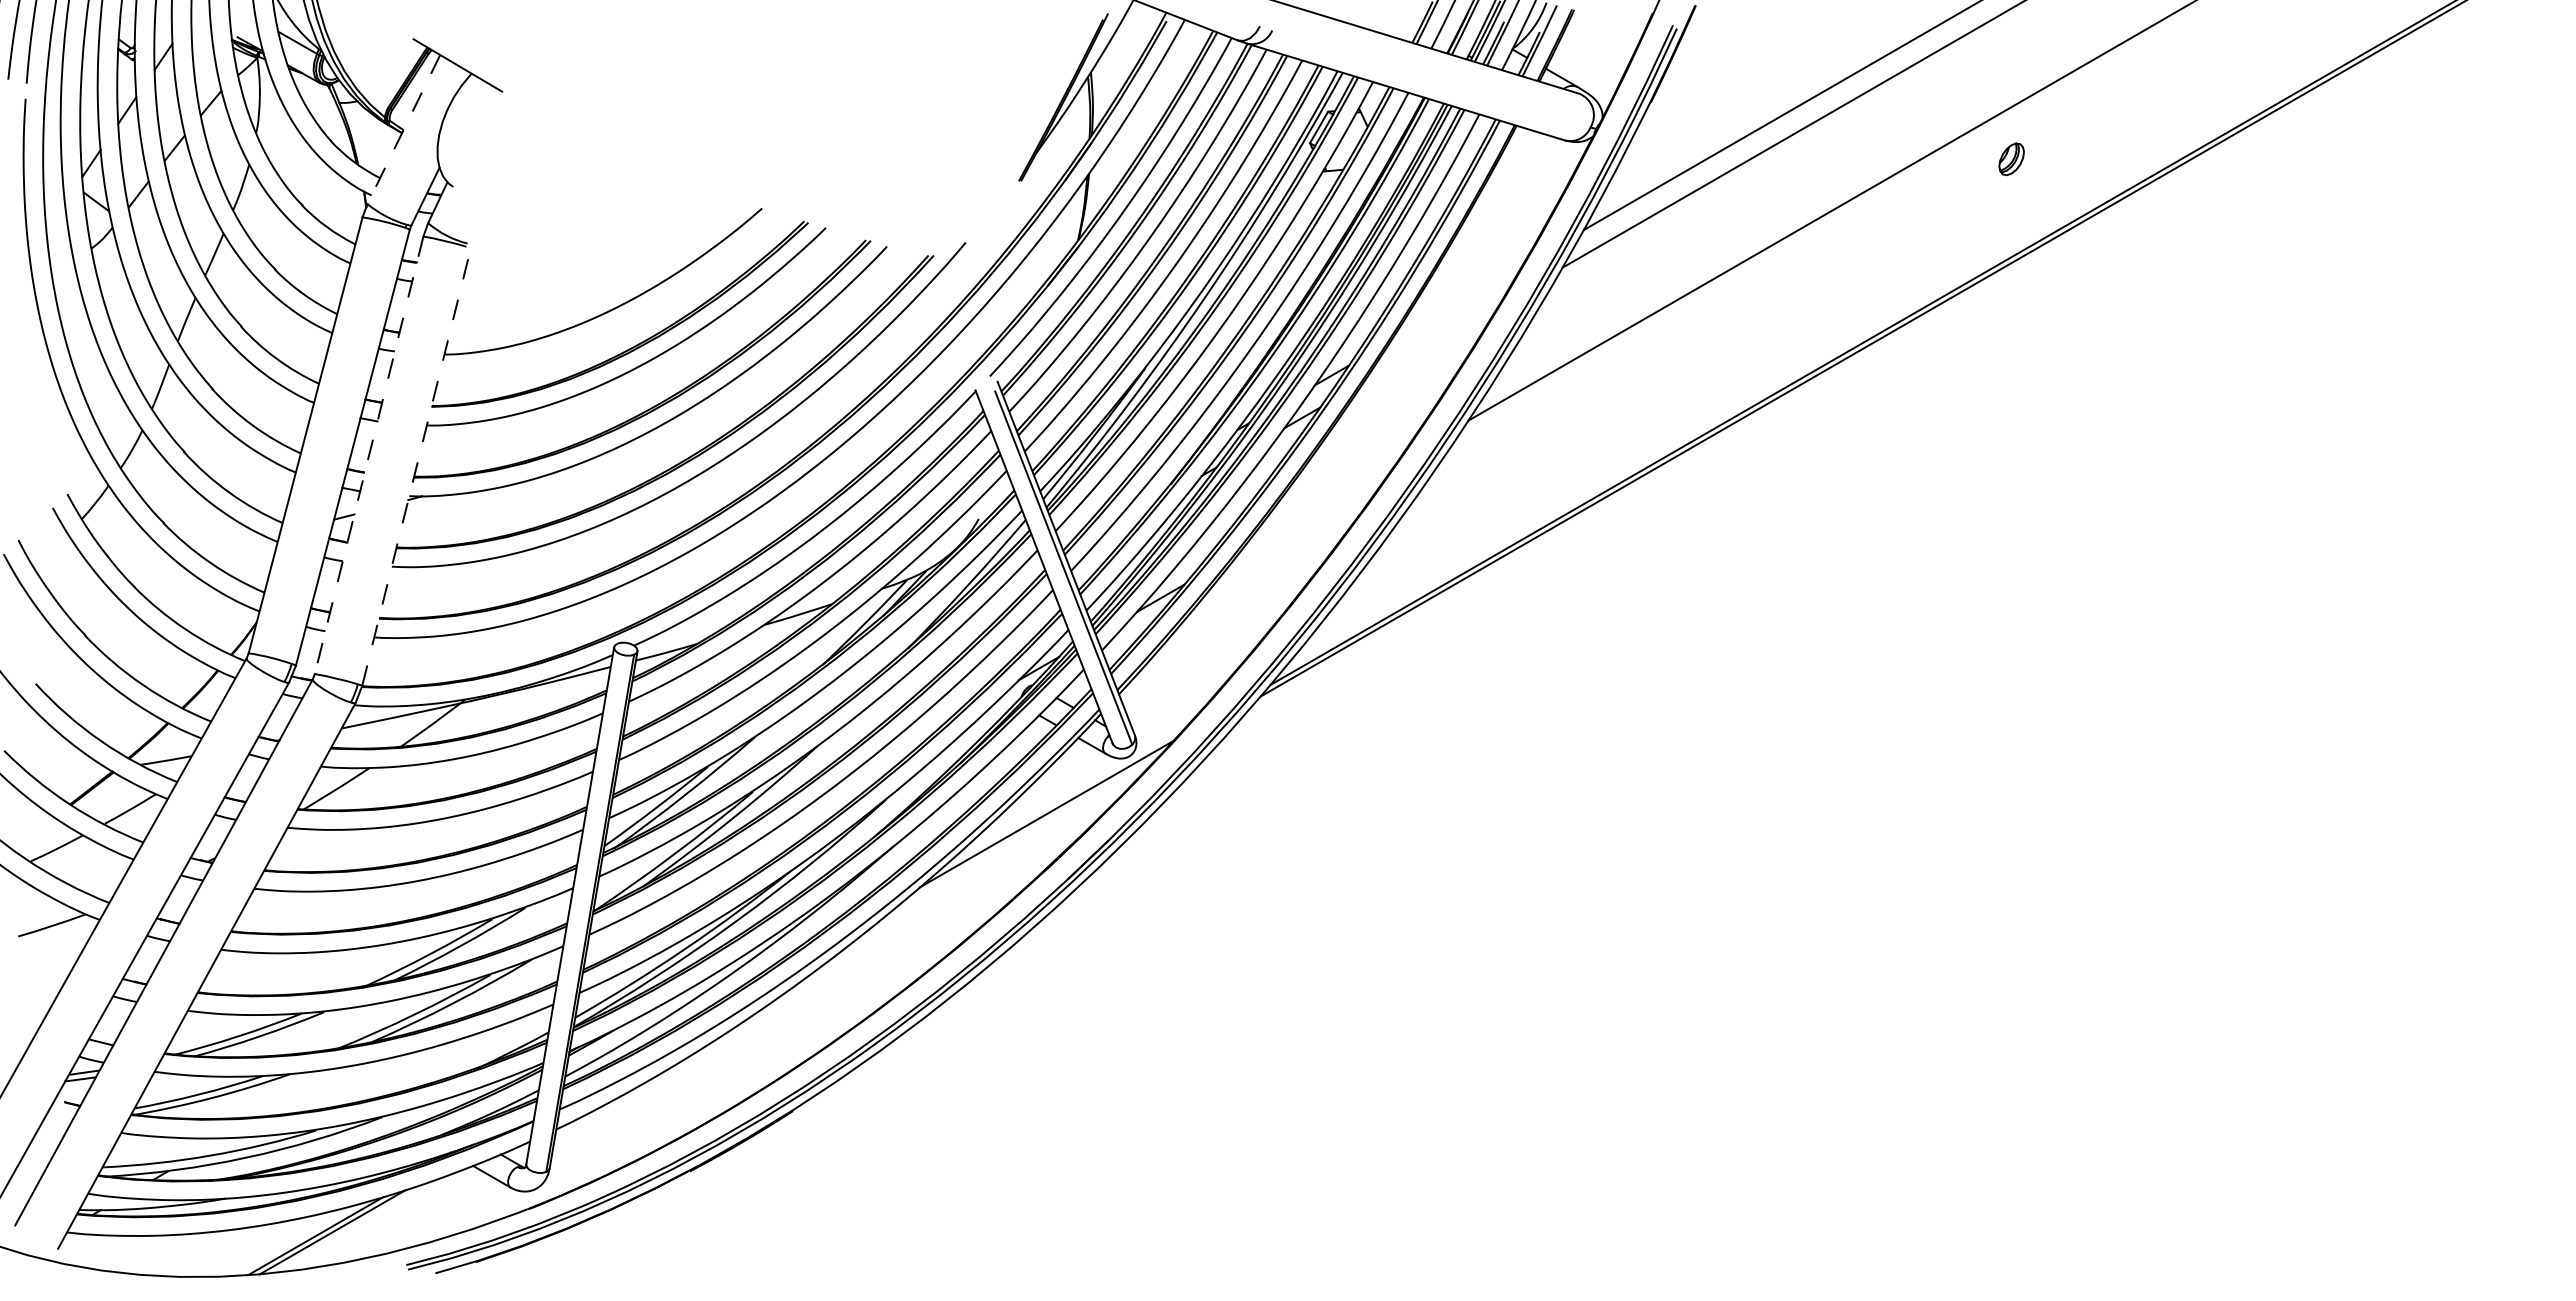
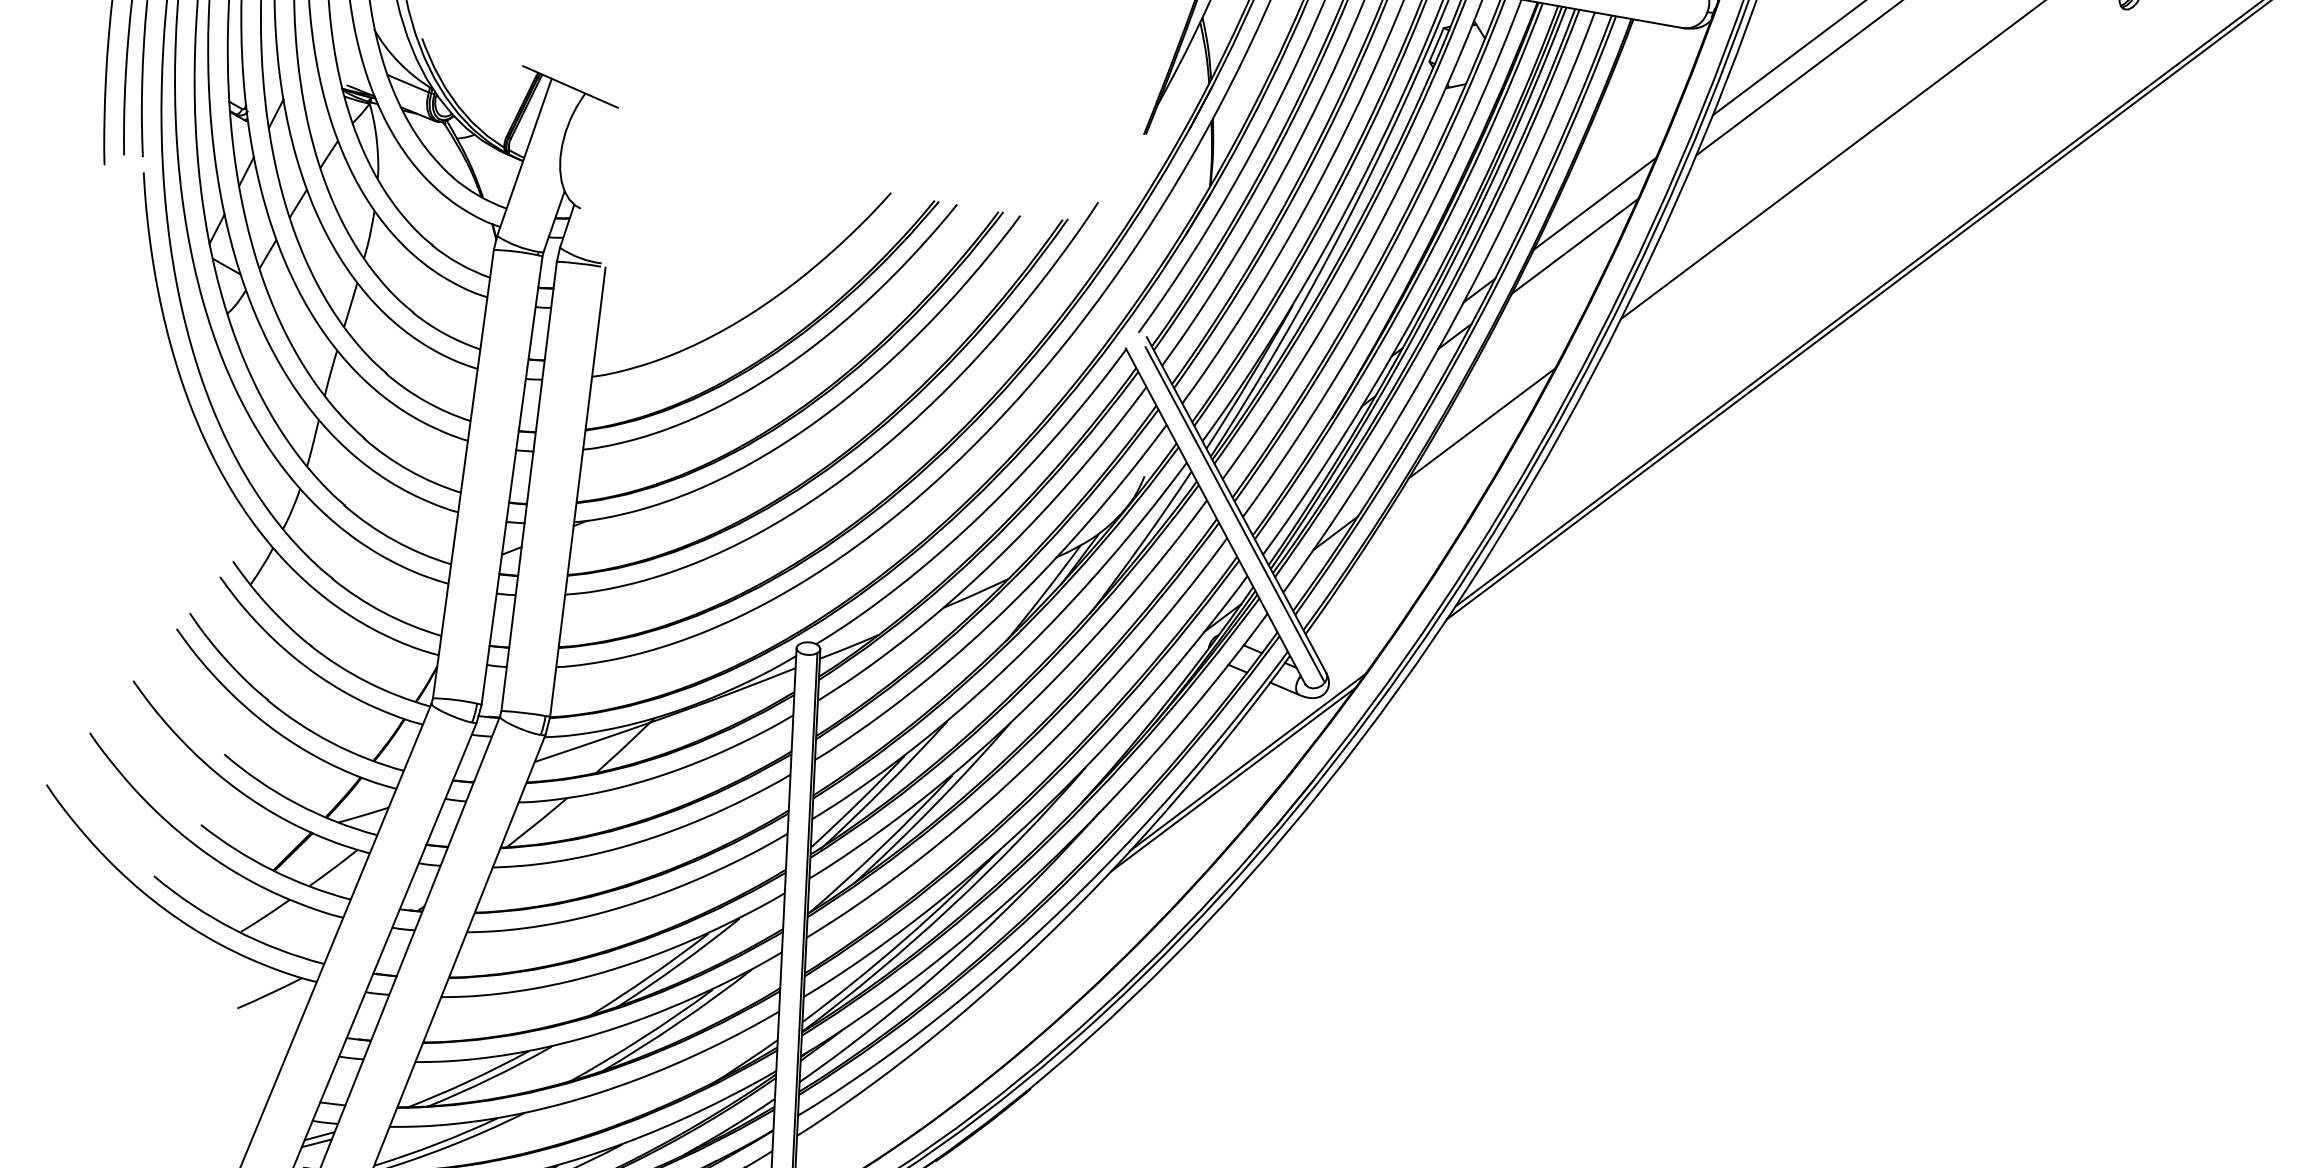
line: (403, 129) -> (524, 157), dashed -> solid
line: (1456, 303) -> (1594, 203), added
line: (1431, 342) -> (1574, 245), added
line: (369, 455) -> (529, 486), dashed -> solid
line: (416, 466) -> (577, 491), dashed -> solid
line: (1318, 506) -> (1481, 422), added
line: (1030, 829) -> (1233, 779), added

